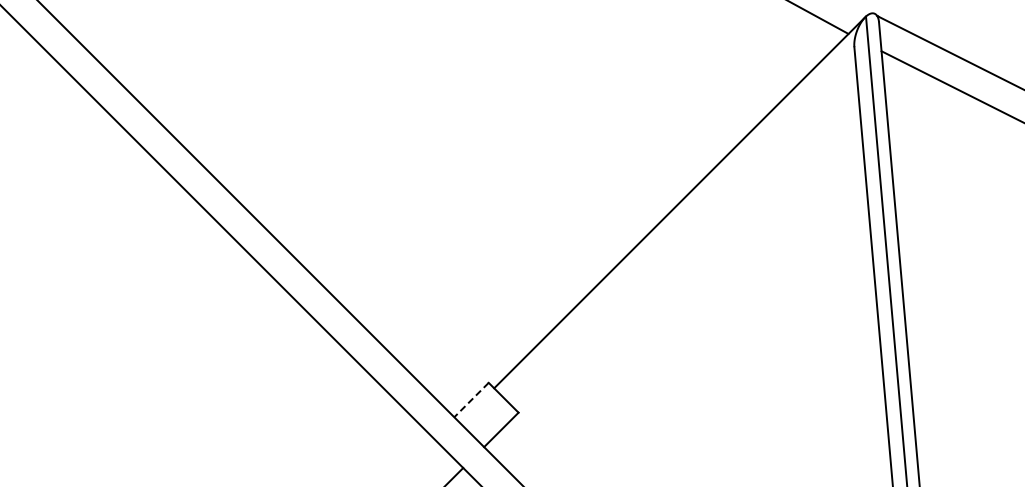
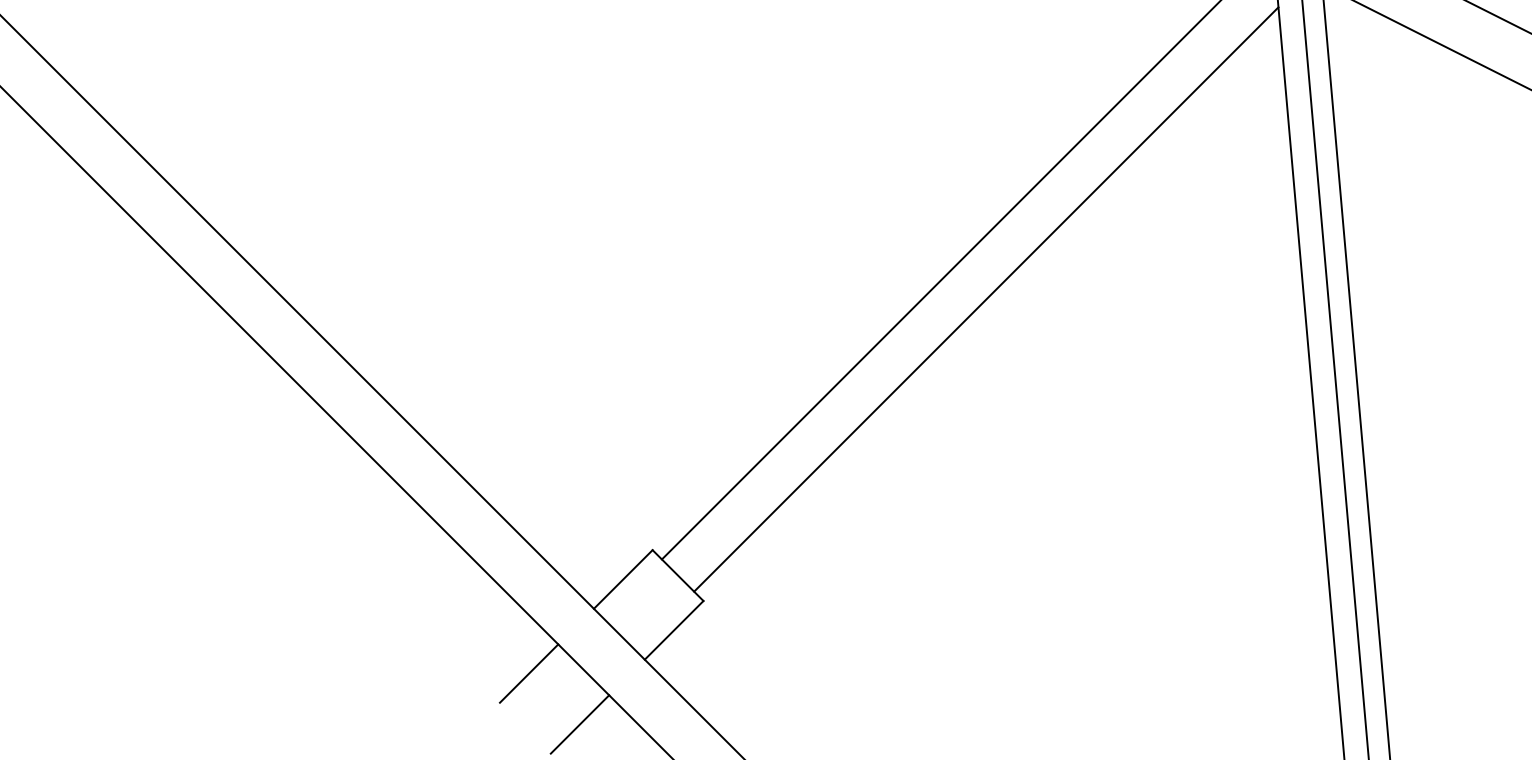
line: (684, 235) -> (986, 298), added
line: (471, 400) -> (623, 580), dashed -> solid
line: (416, 455) -> (529, 673), added

